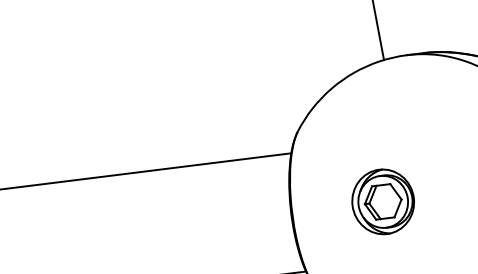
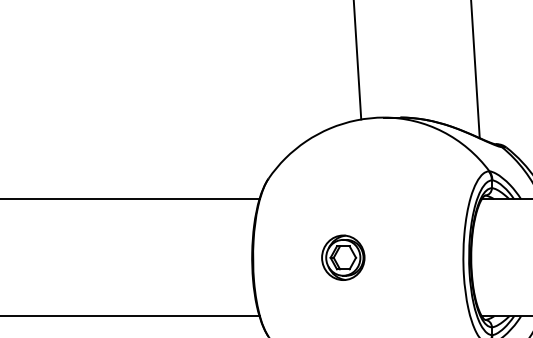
part: (383, 201) -> (343, 257), size x0.7

